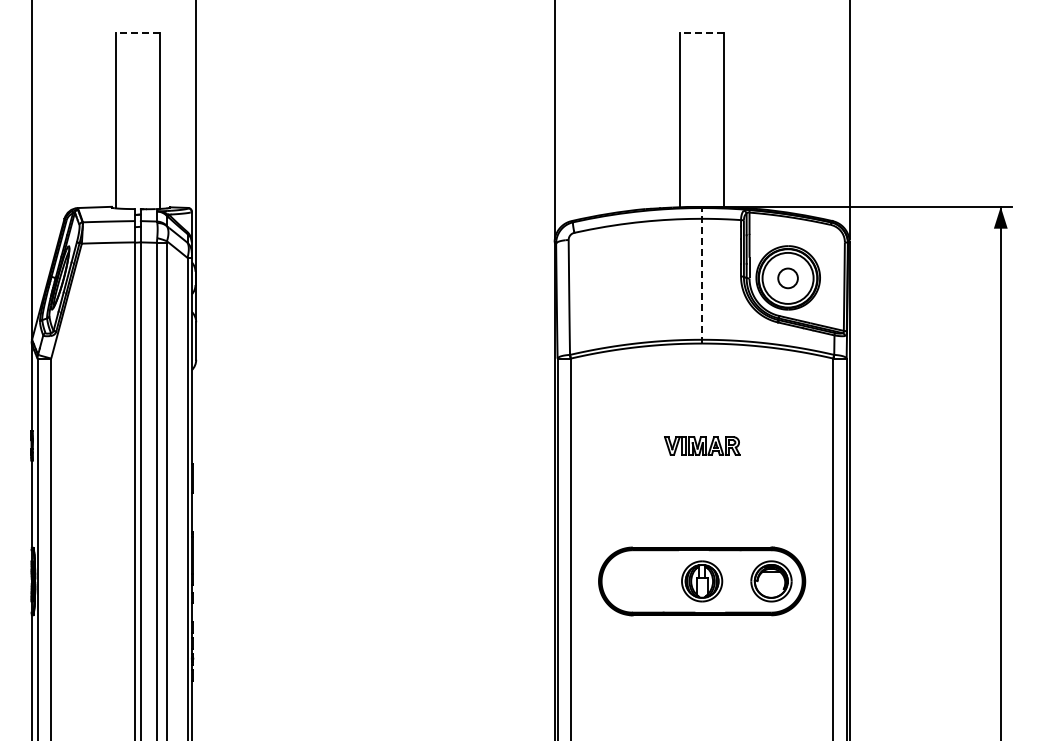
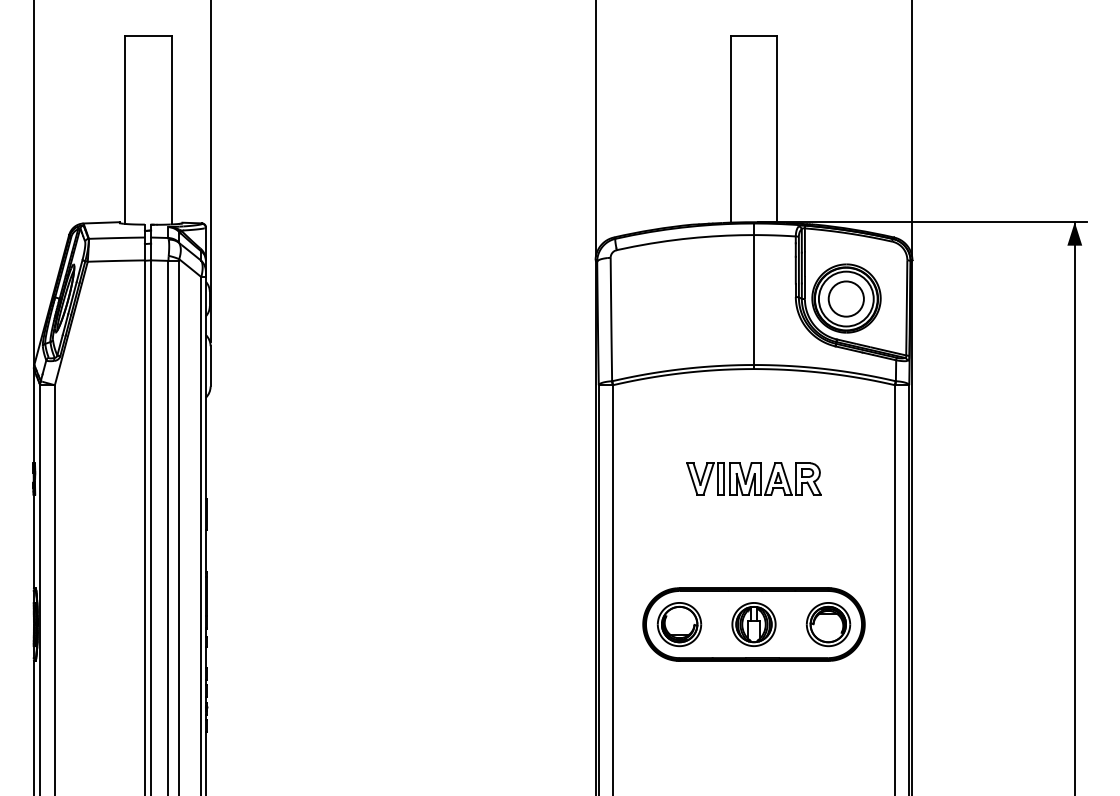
line: (137, 33) -> (147, 36), dashed -> solid
line: (702, 33) -> (754, 36), dashed -> solid
line: (702, 275) -> (754, 295), dashed -> solid
circle: (787, 278) -> (845, 299), size x1.67
part: (702, 445) -> (754, 478), size x1.67
part: (632, 581) -> (679, 624), added

